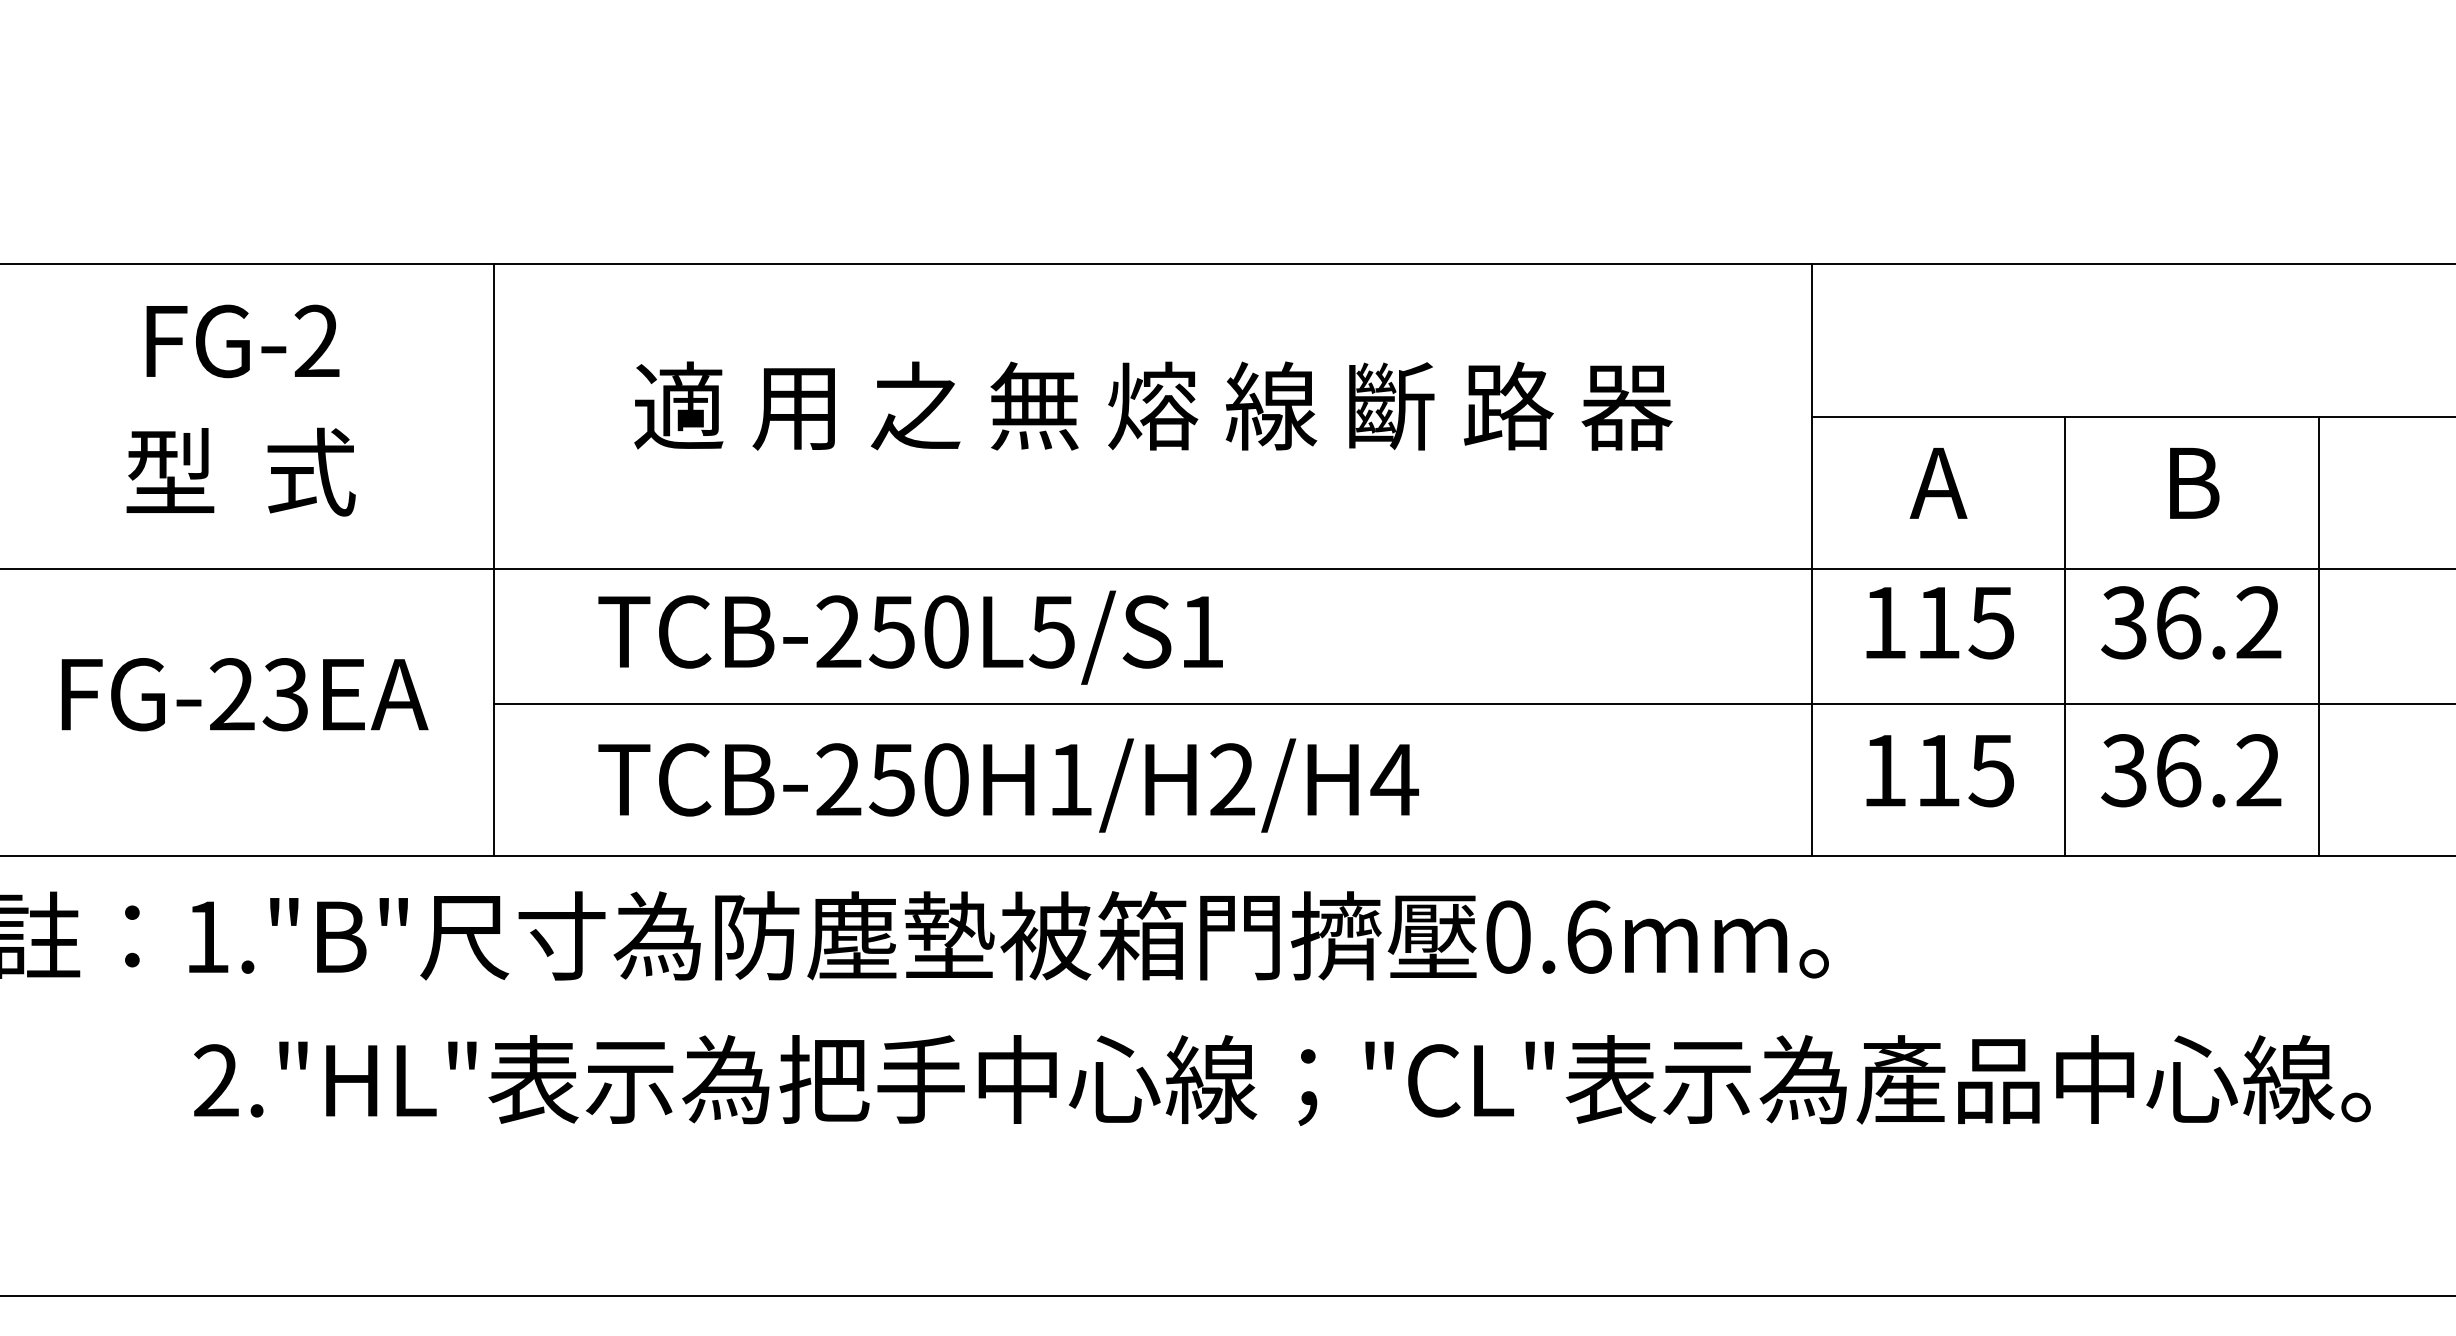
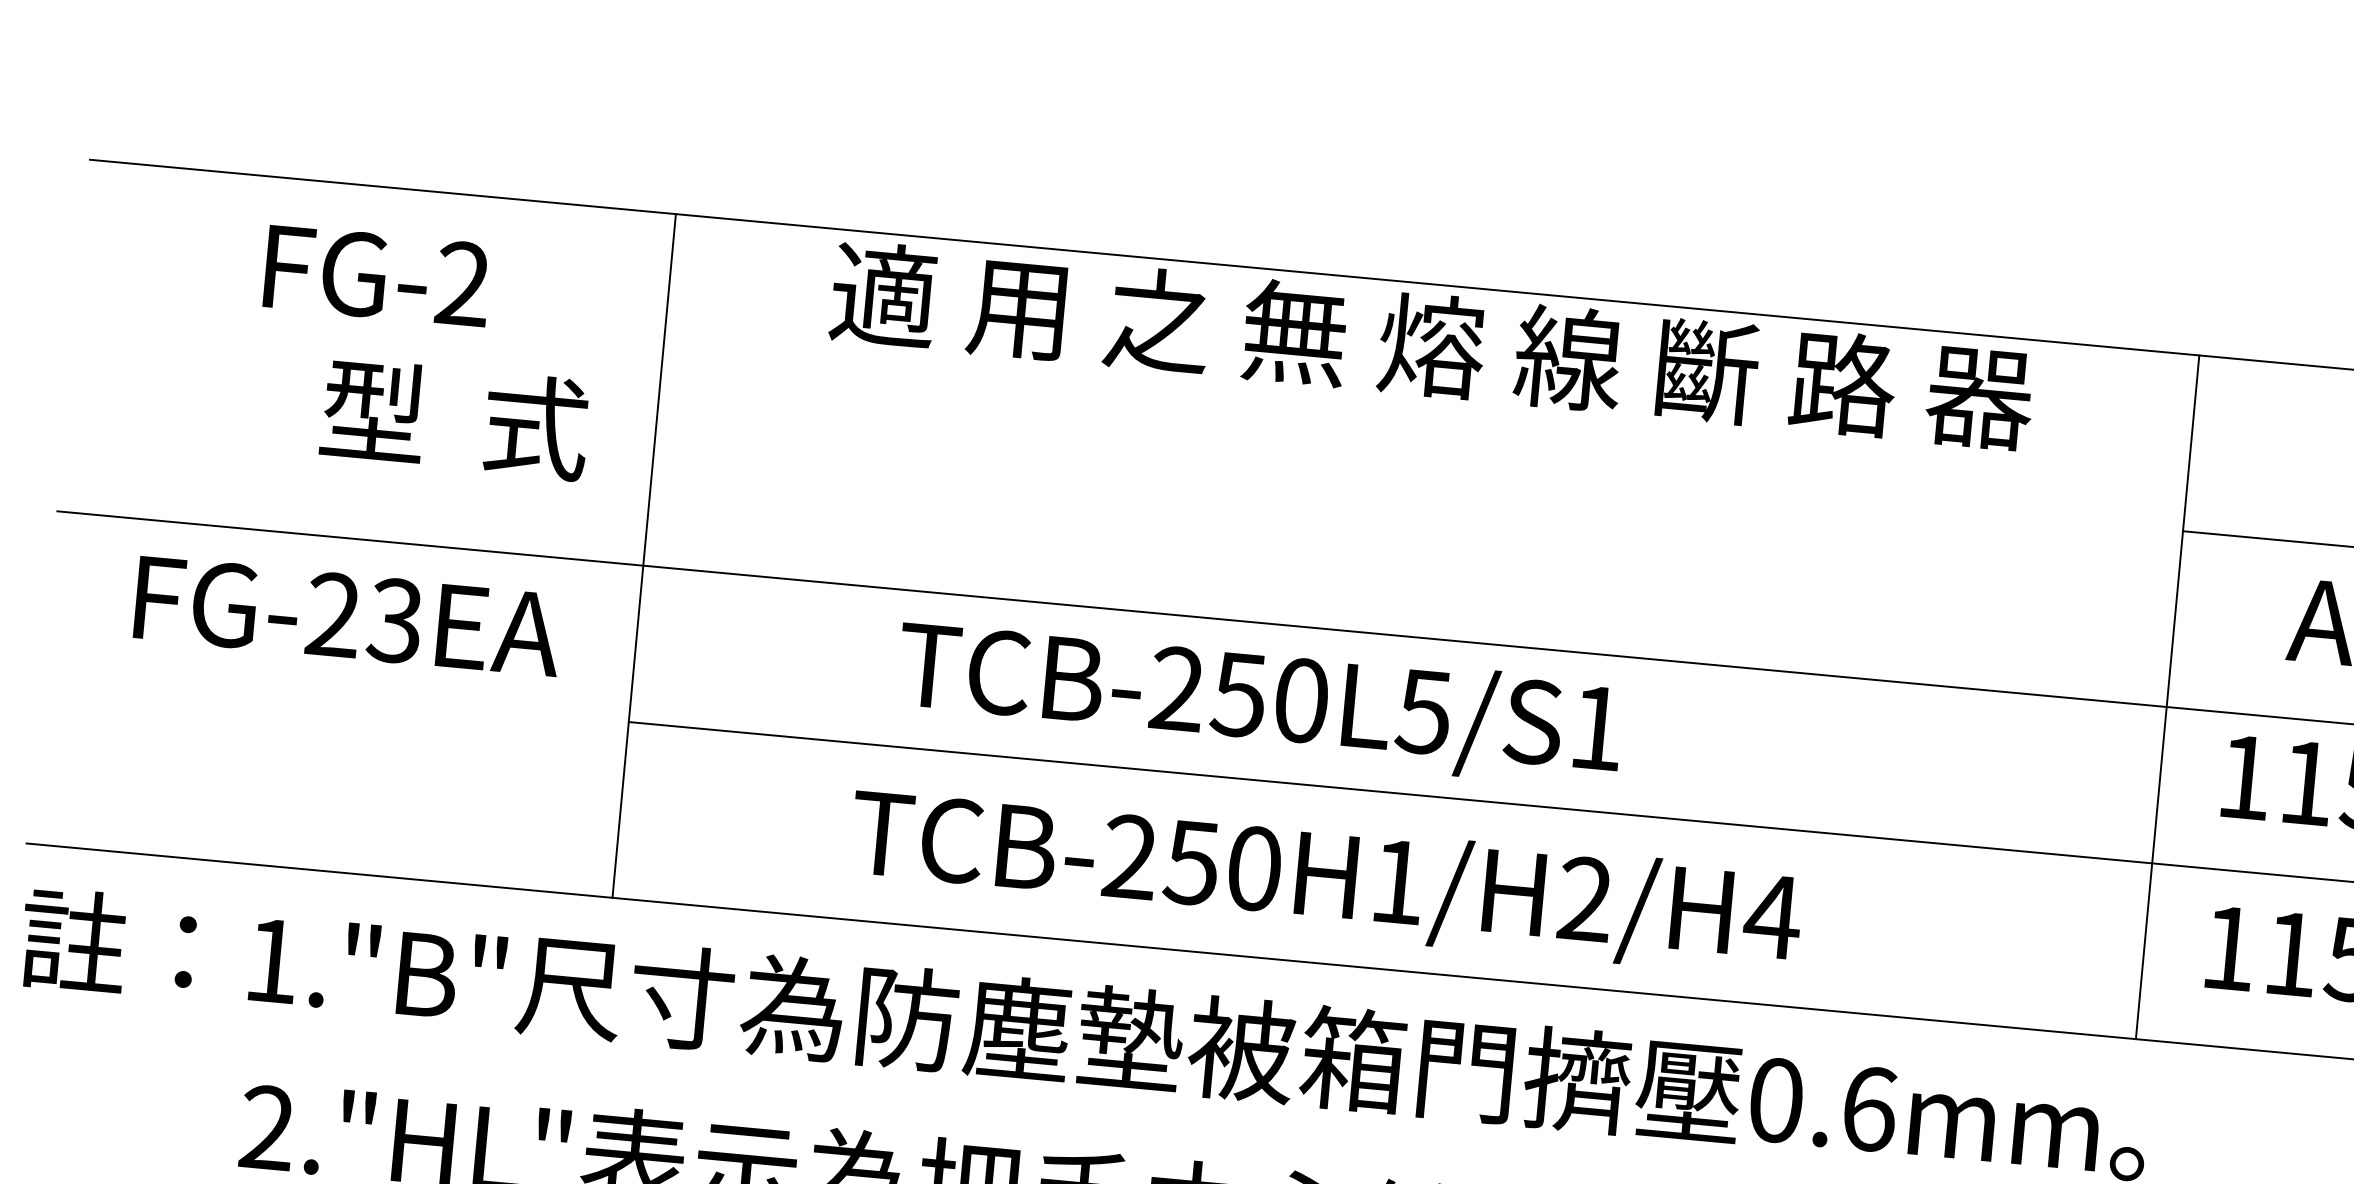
text: (1153, 405) -> (1432, 344), moved
text: (240, 471) -> (454, 418), moved
text: (910, 637) -> (1259, 703), moved
text: (244, 694) -> (347, 616), moved
text: (1008, 785) -> (1325, 881), moved

